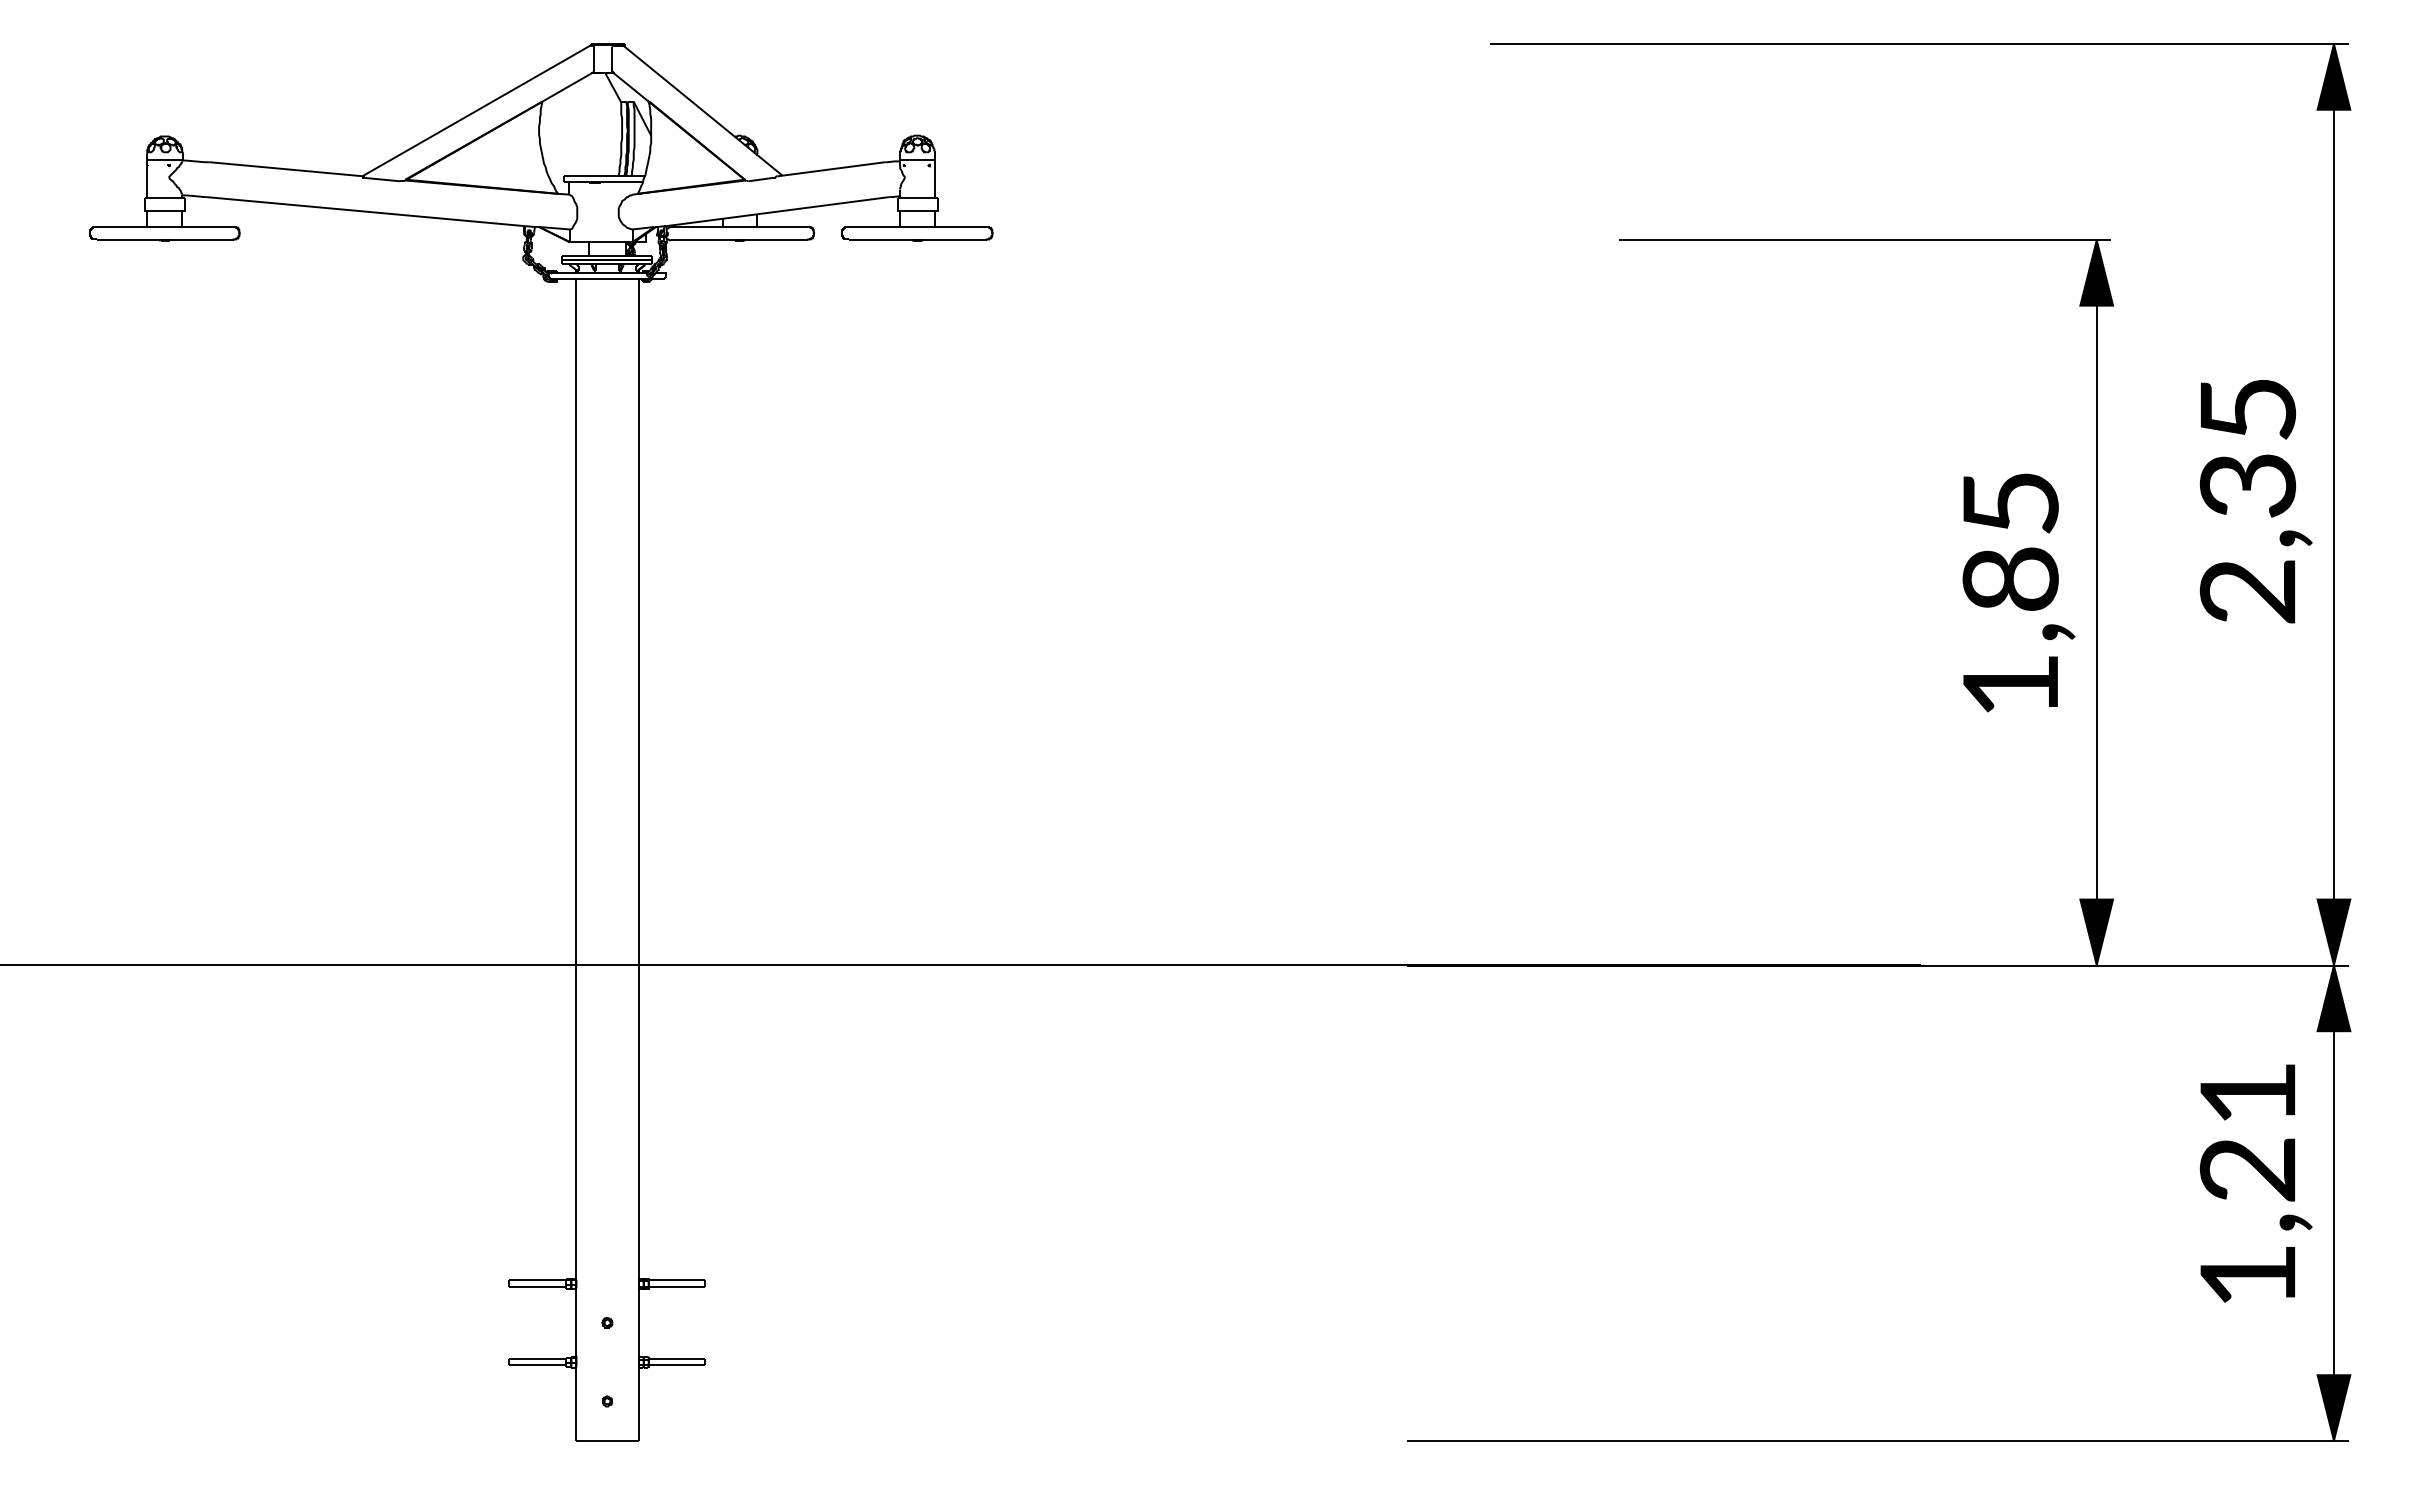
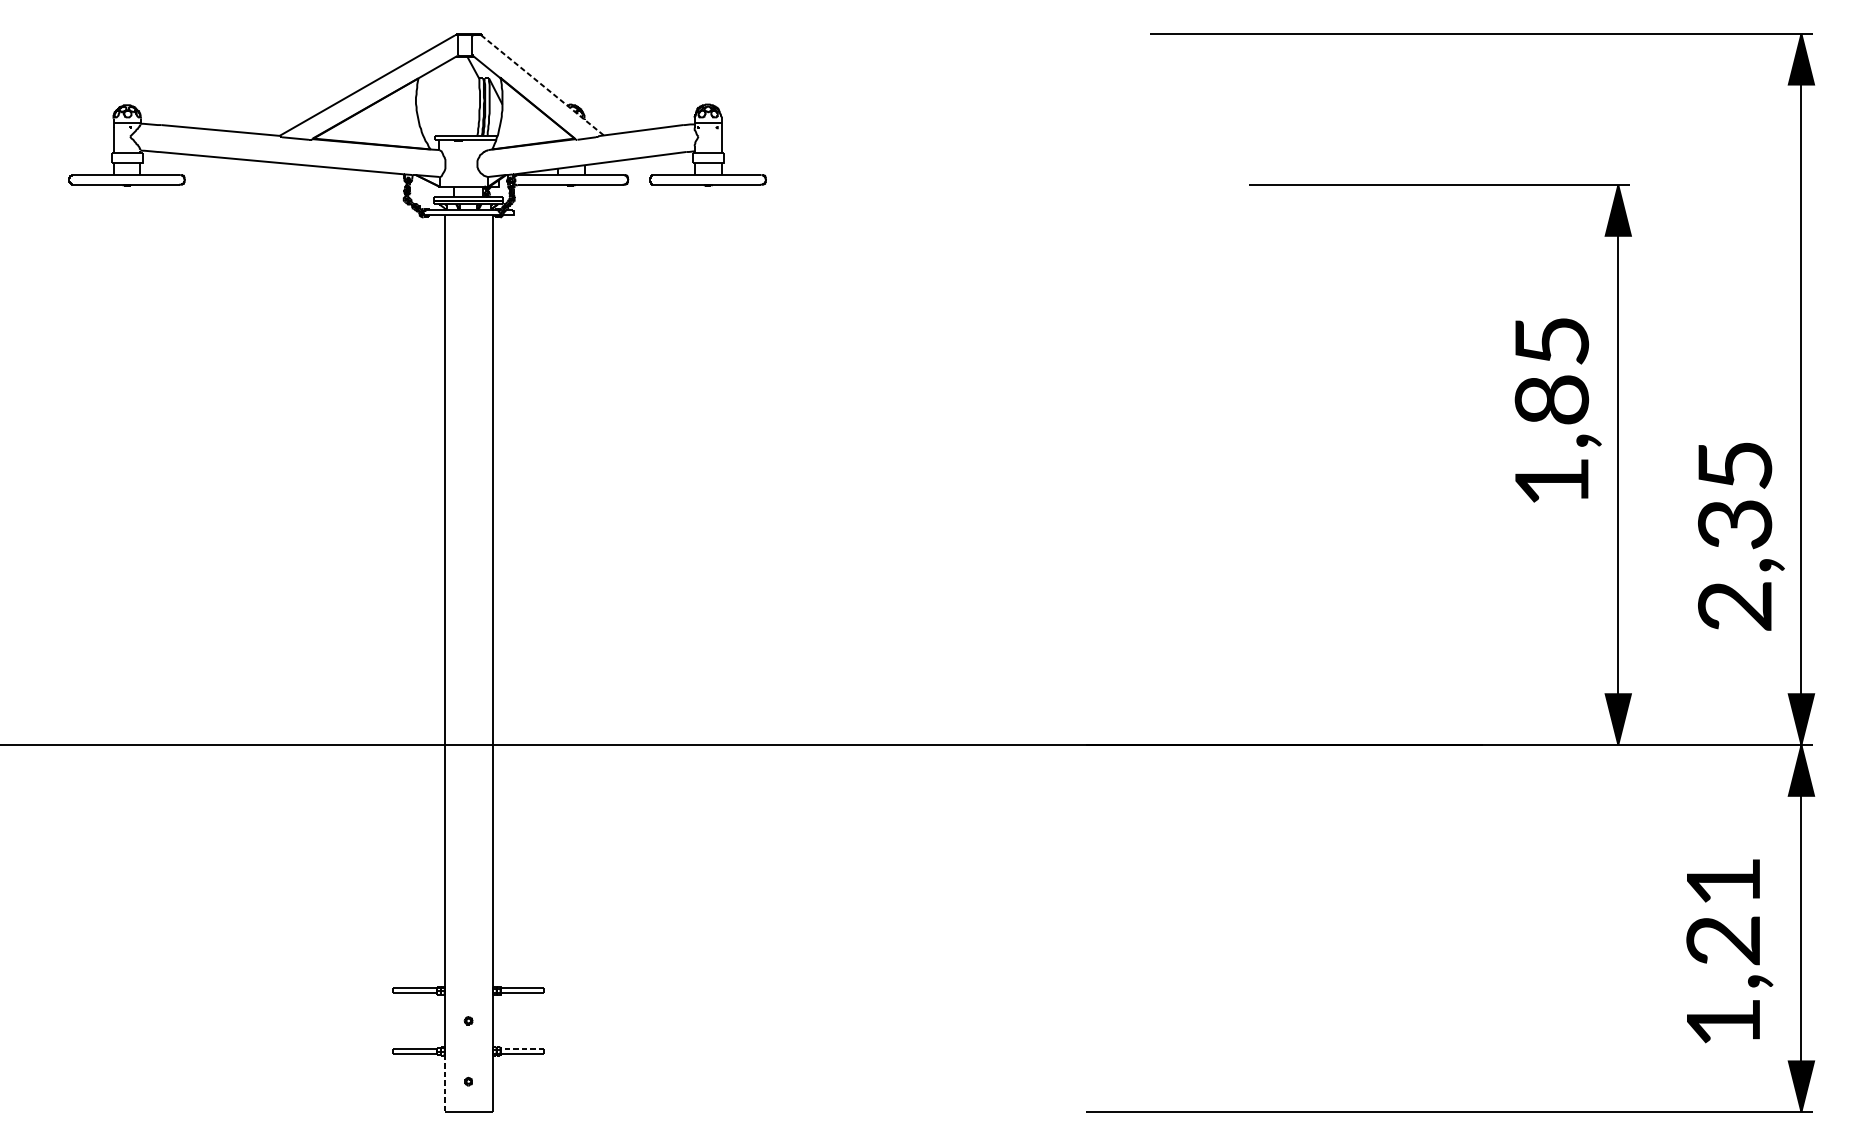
line: (702, 110) -> (542, 85), solid -> dashed
text: (2255, 501) -> (1740, 536), moved
text: (2018, 592) -> (1557, 410), moved
text: (2255, 1183) -> (1729, 951), moved
line: (676, 1359) -> (522, 1049), solid -> dashed
line: (576, 1403) -> (444, 1083), solid -> dashed

